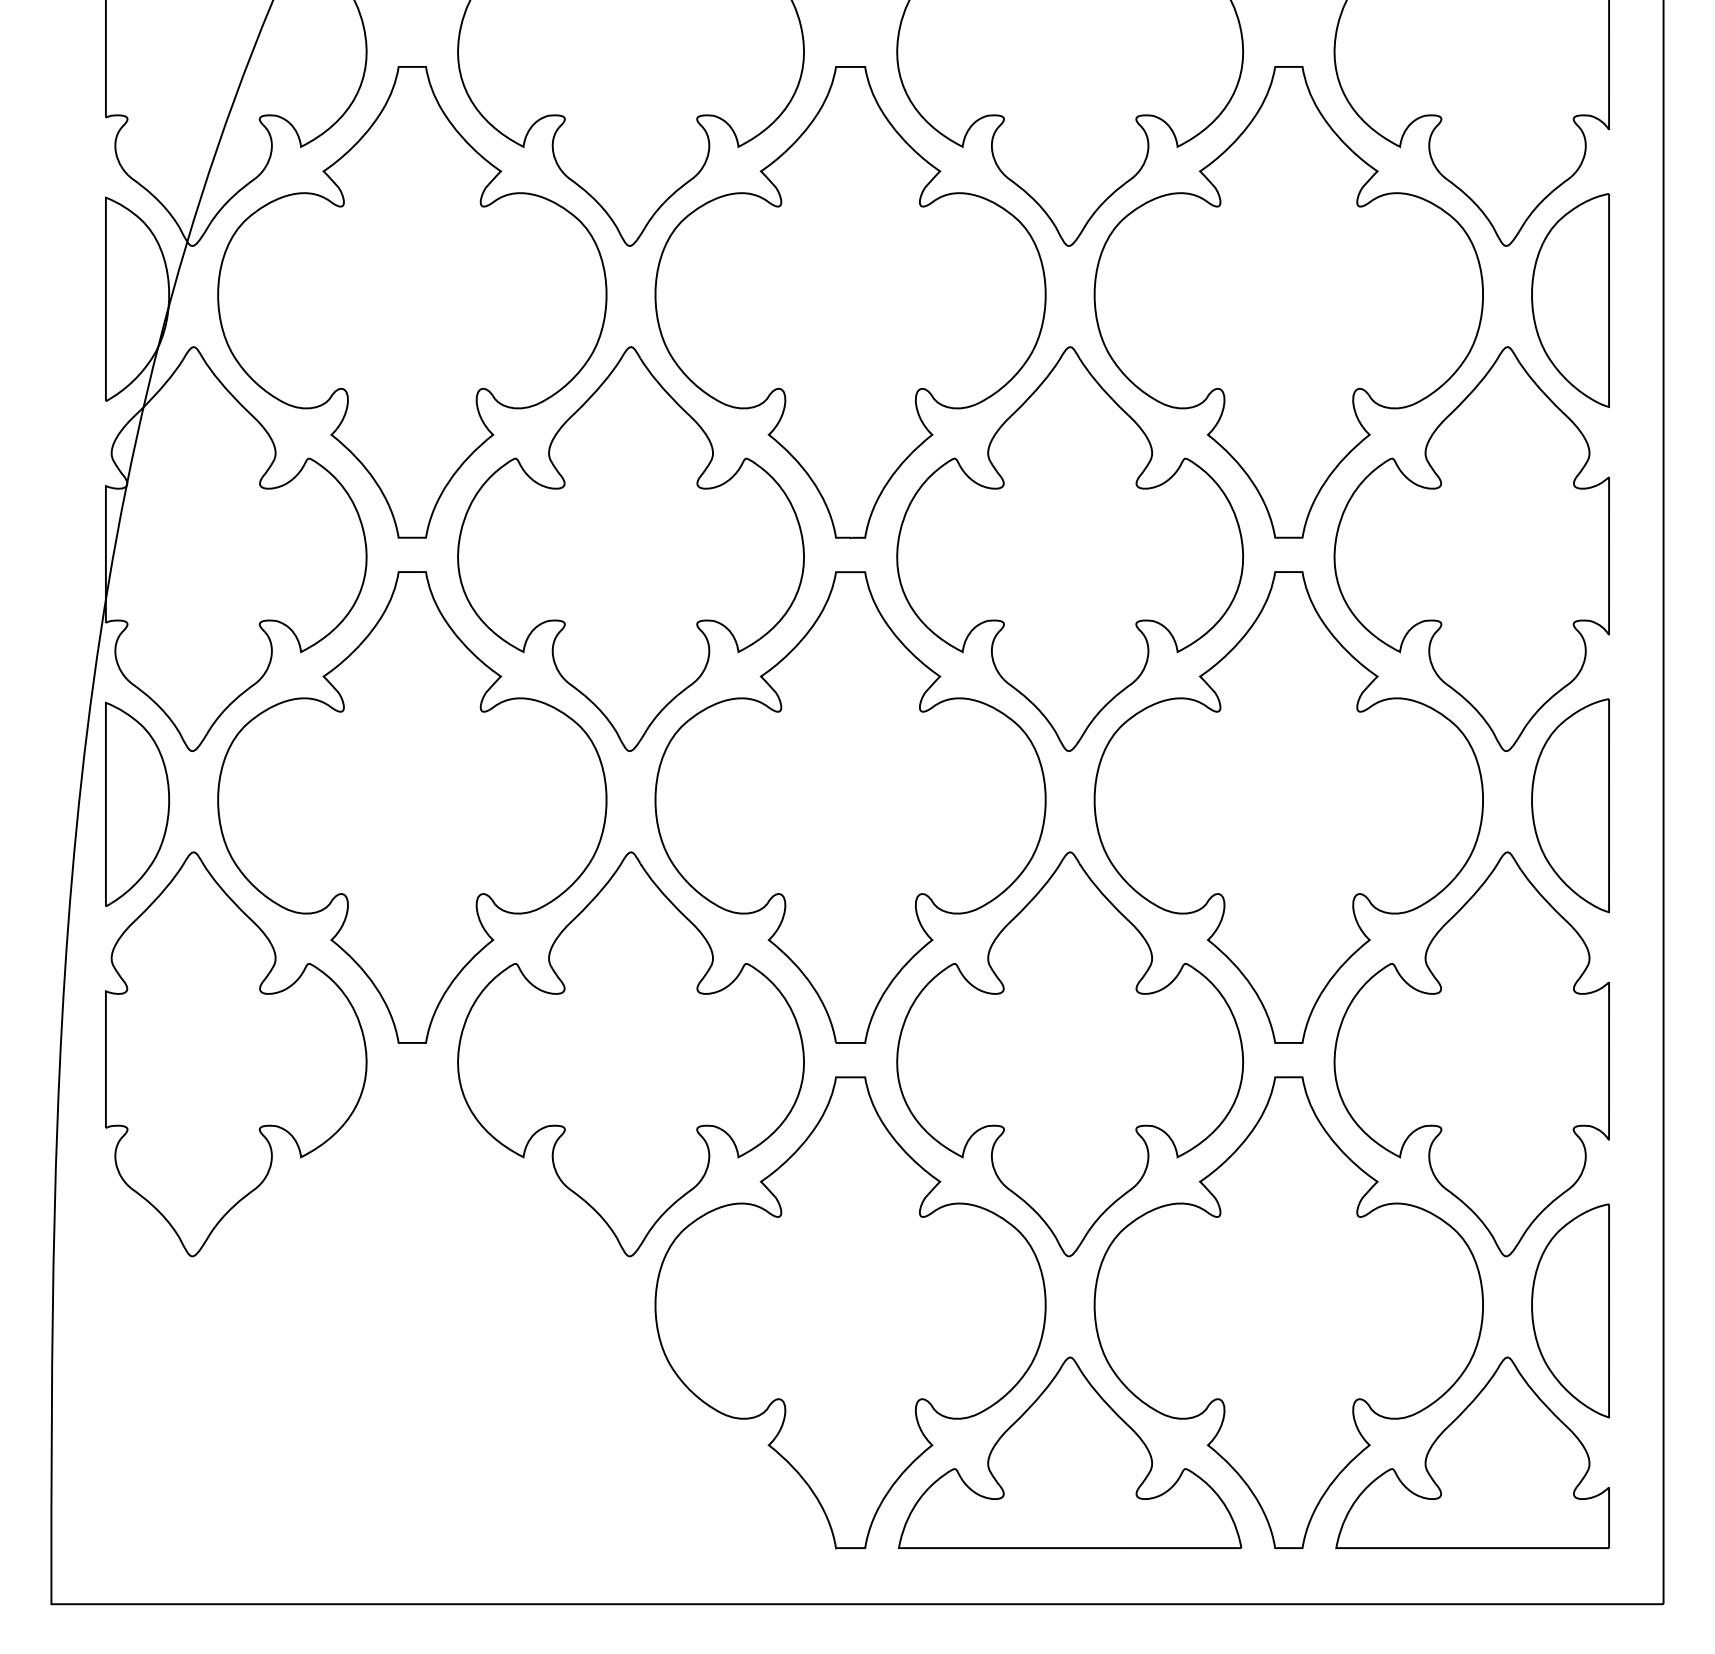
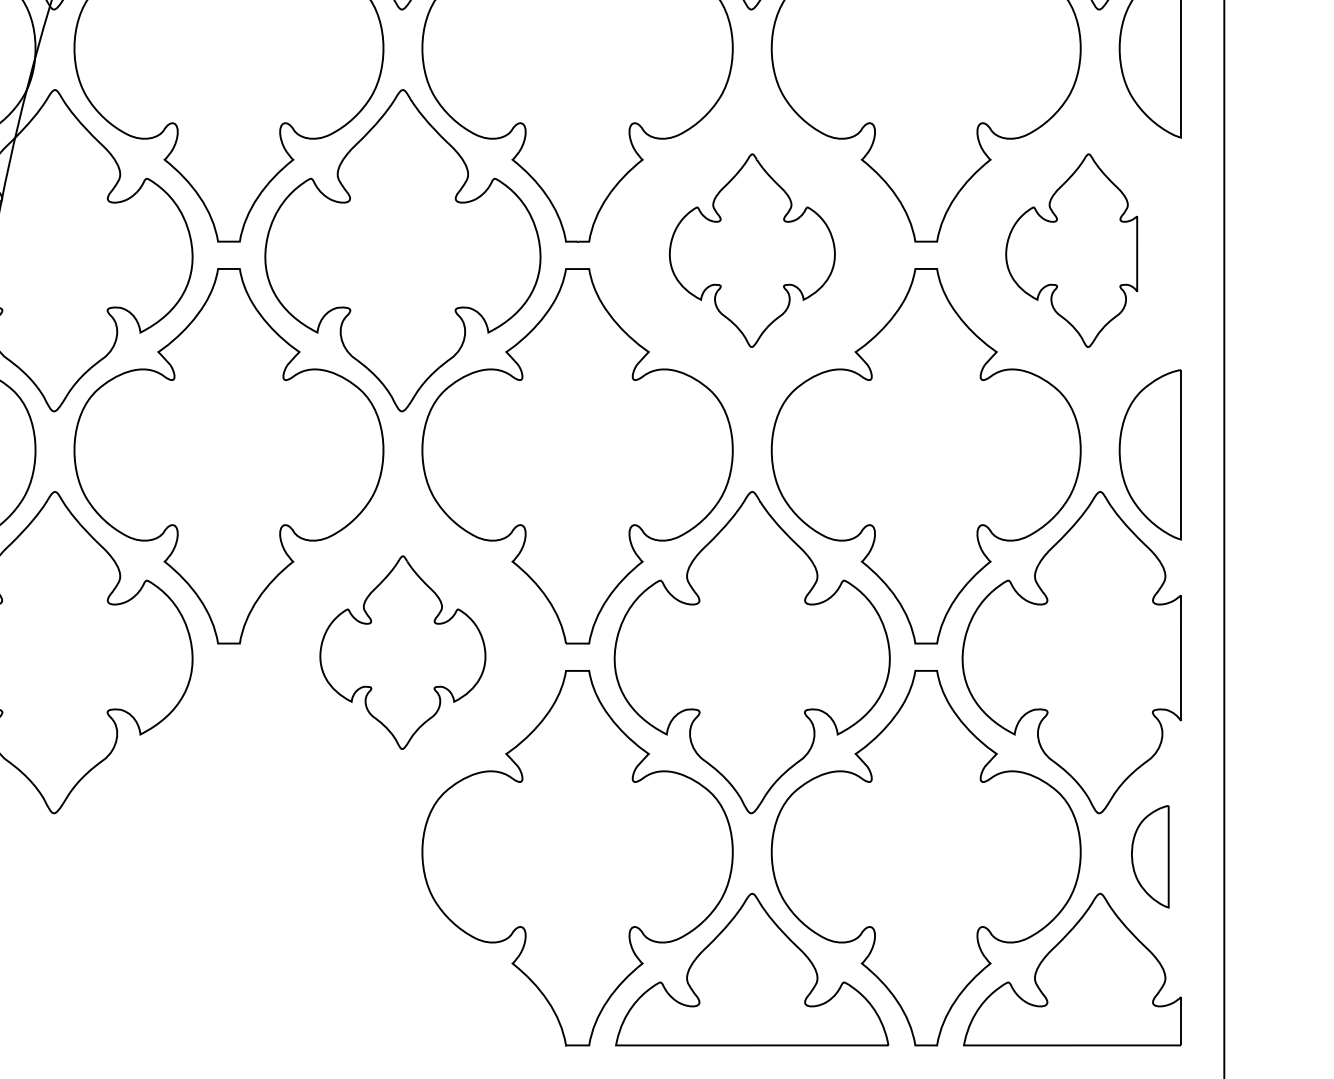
part: (1070, 548) -> (752, 250), size x0.6
part: (1471, 548) -> (1071, 250), size x0.6
part: (630, 1054) -> (402, 652), size x0.6
part: (1570, 1310) -> (1150, 856), size x0.6

